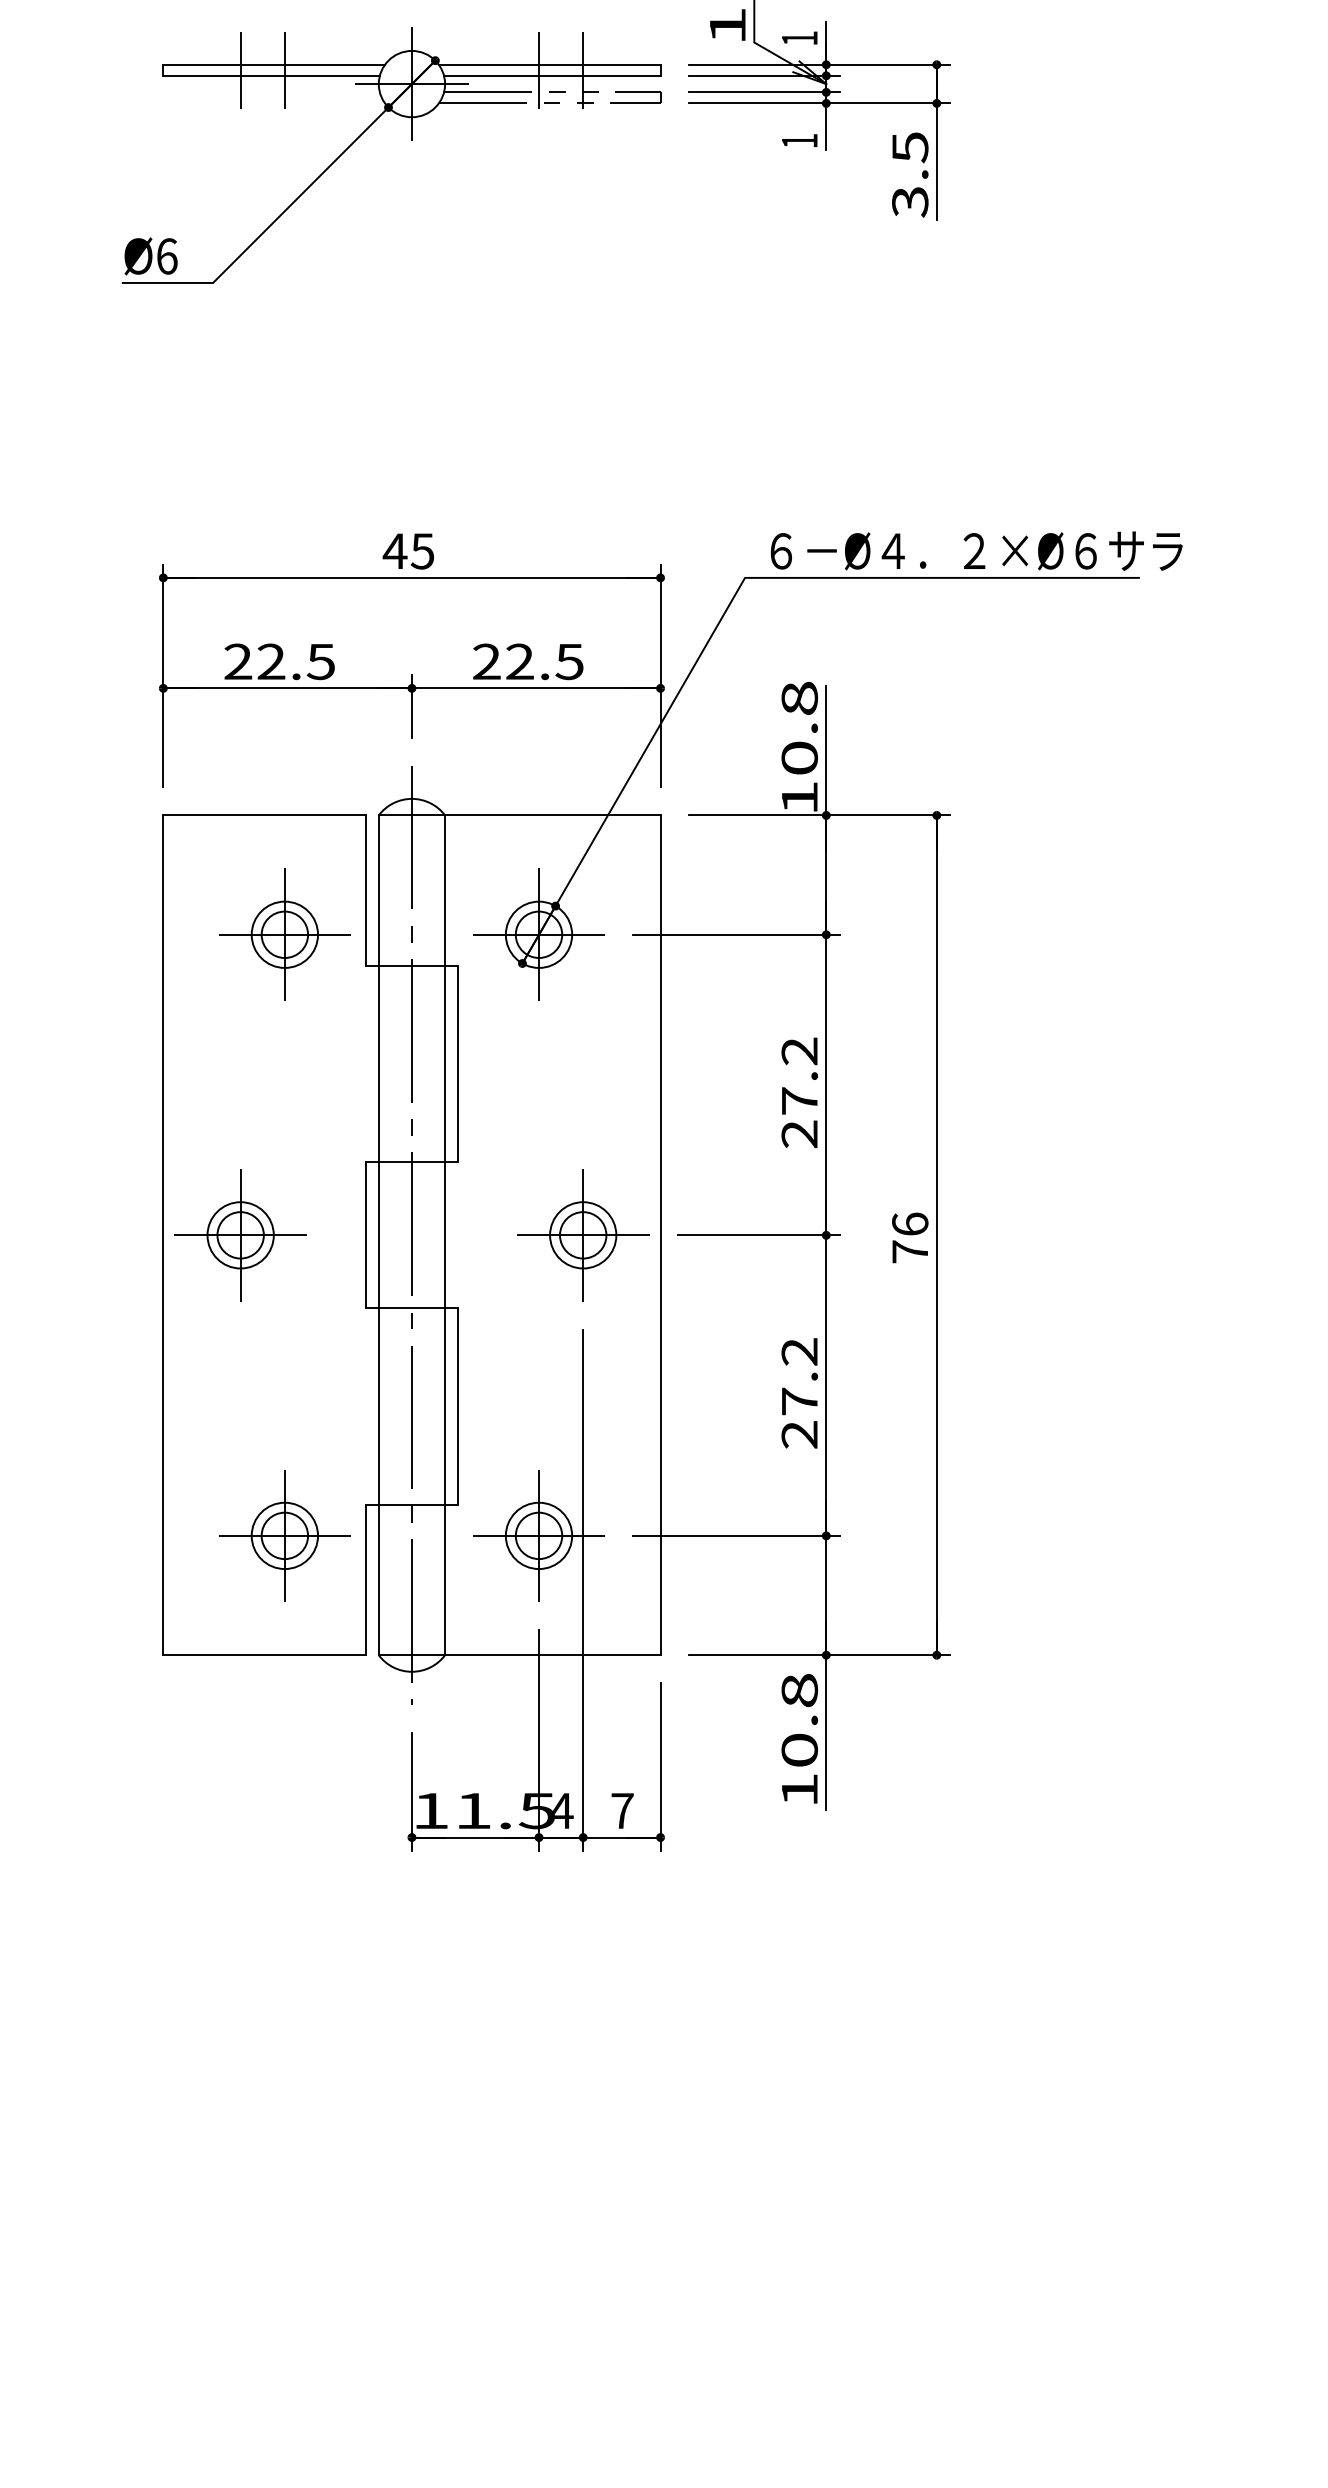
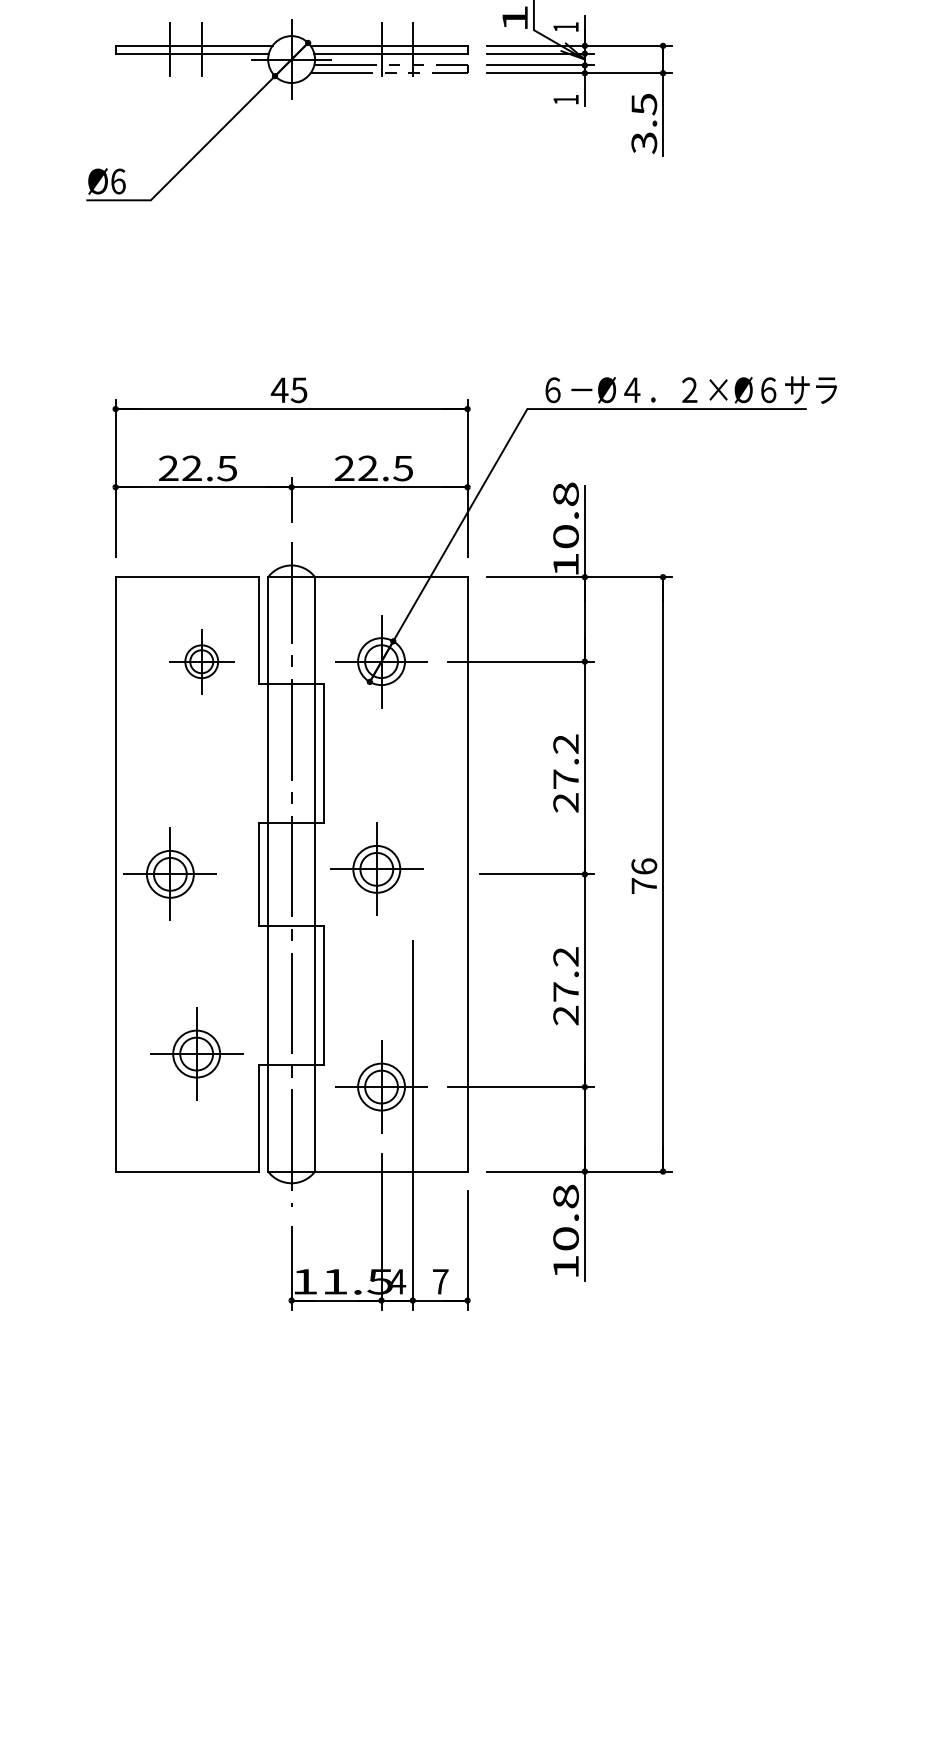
part: (284, 934) -> (201, 661), size x0.7
part: (582, 1234) -> (376, 868), moved
part: (284, 1535) -> (196, 1053), moved

